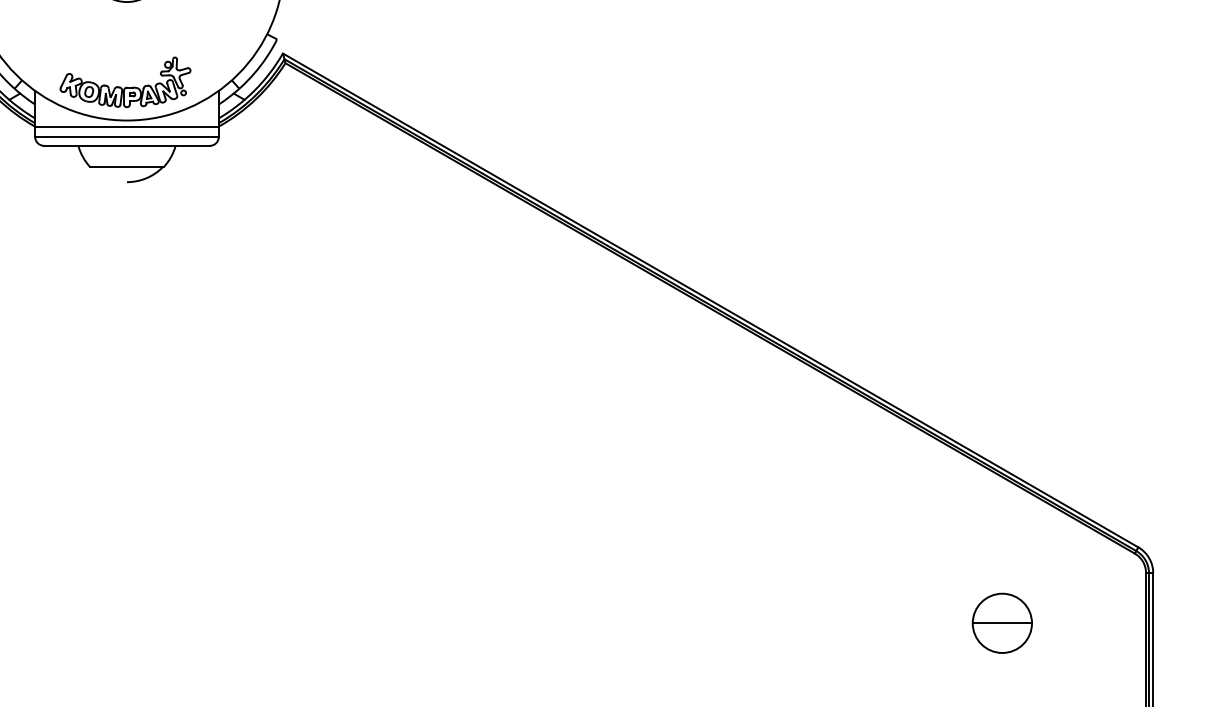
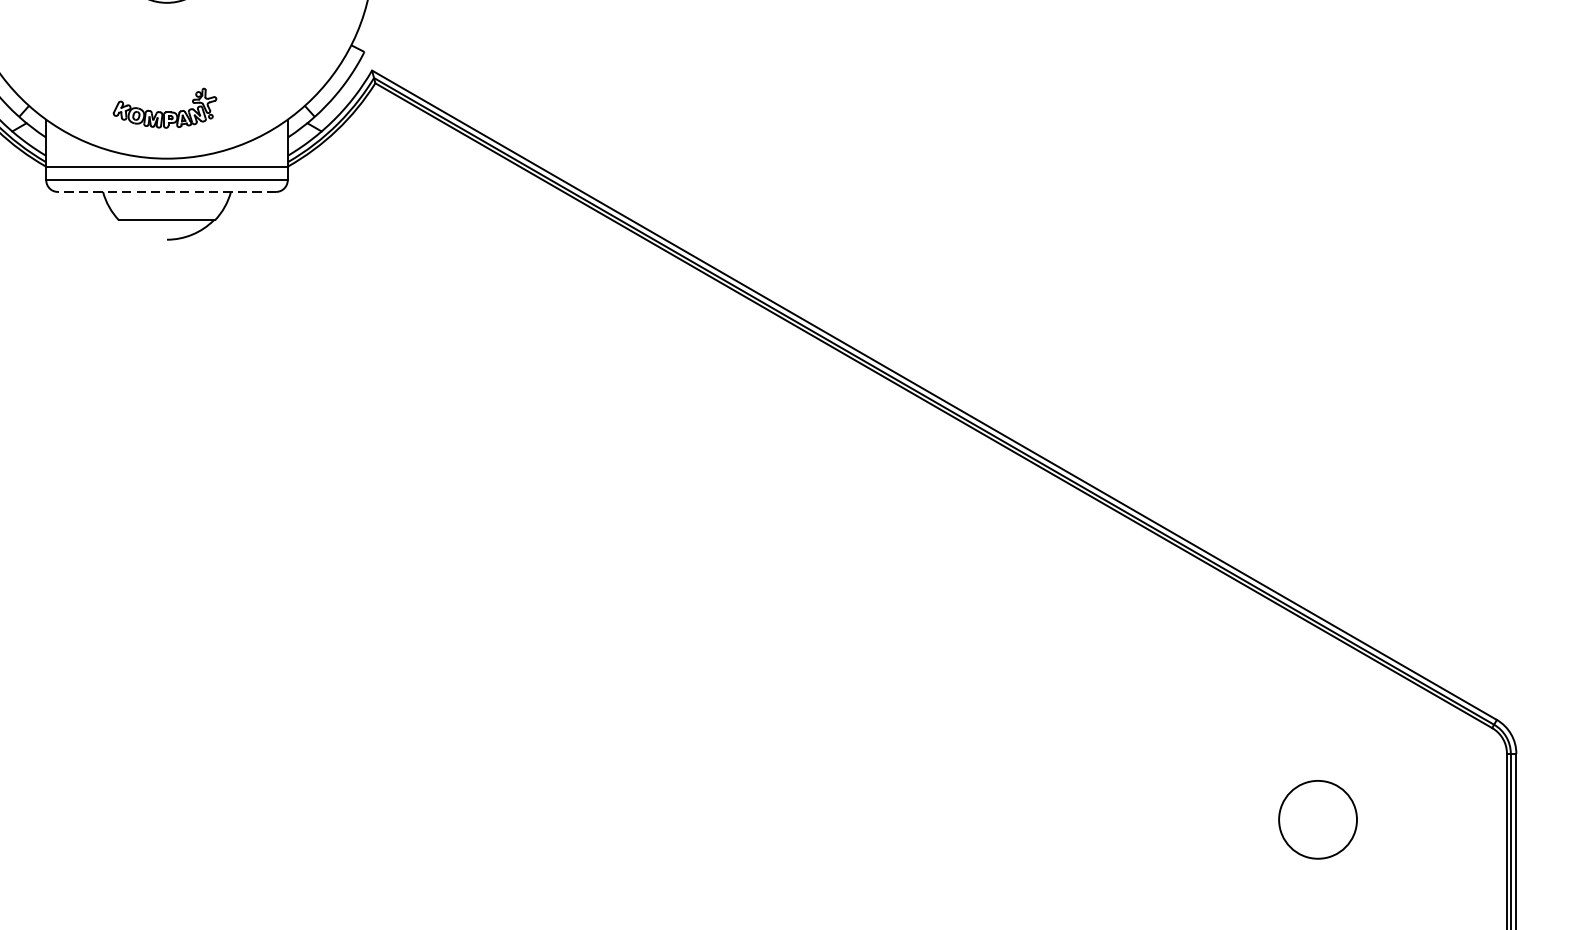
part: (125, 81) -> (165, 107), size x0.6
line: (127, 145) -> (167, 191), solid -> dashed
line: (1002, 623) -> (1318, 820), removed

